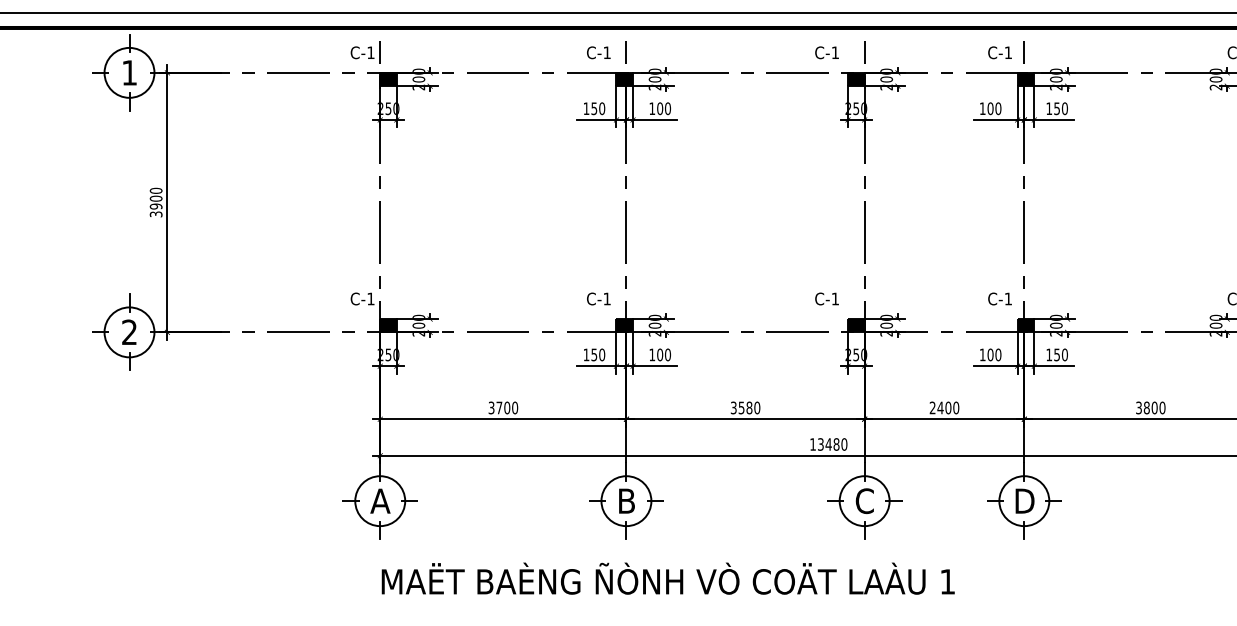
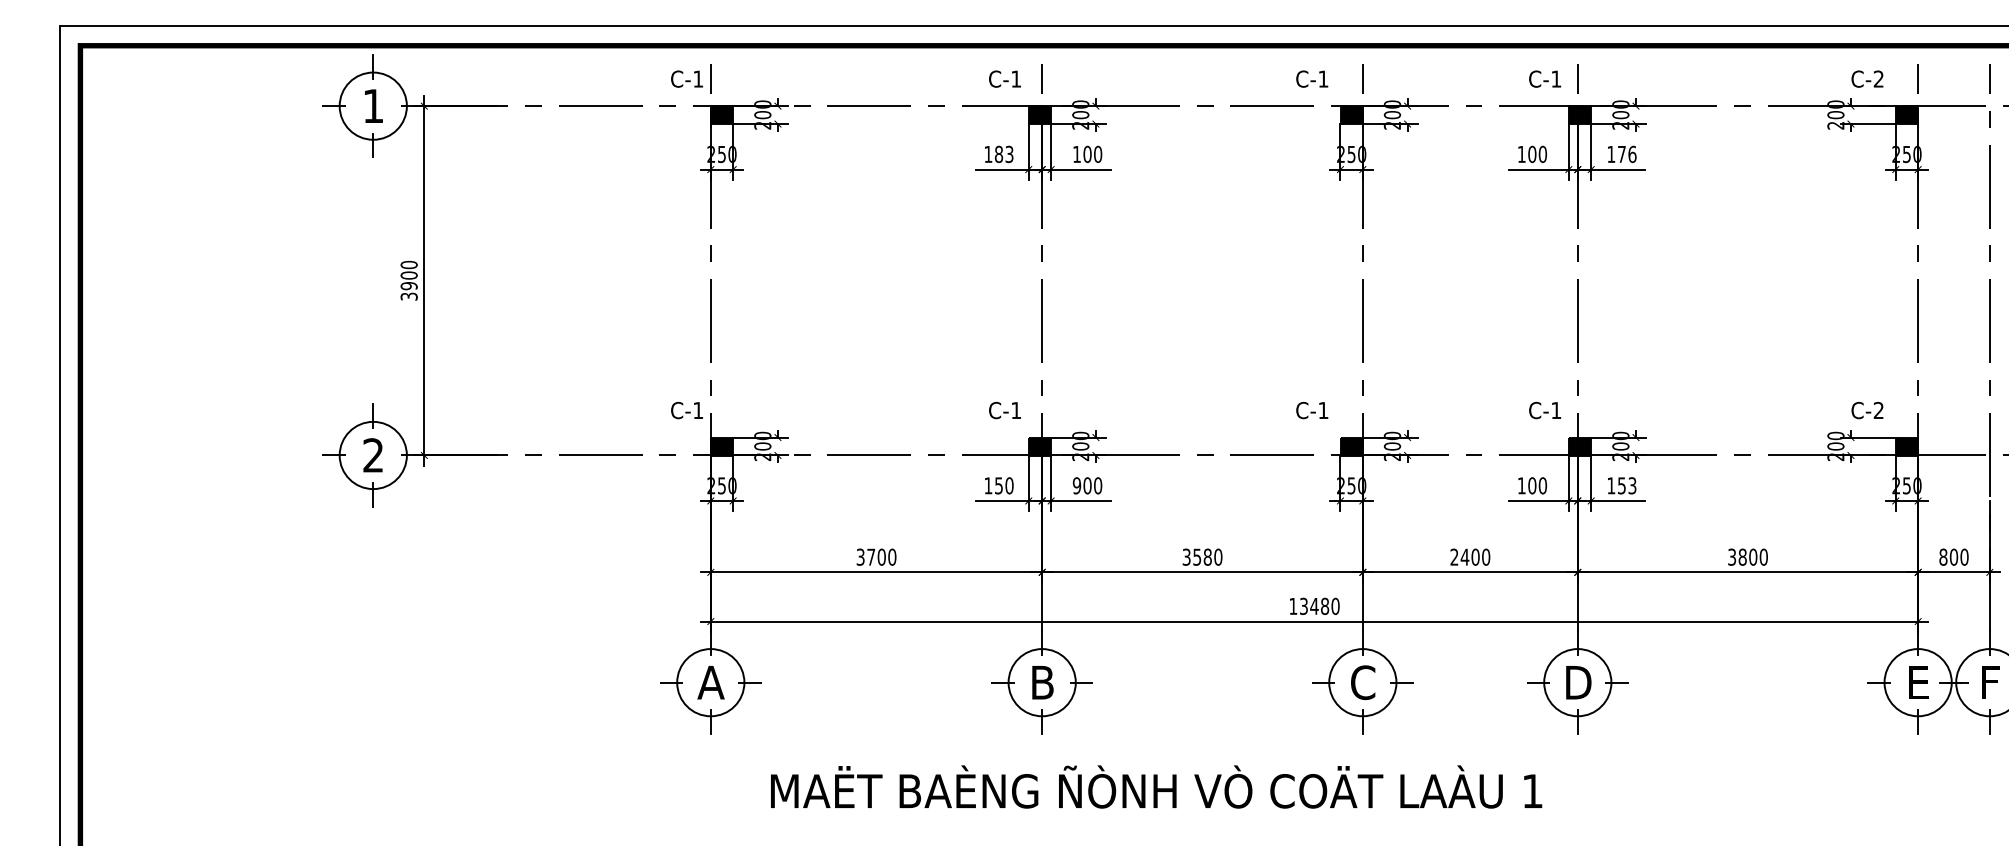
text: (598, 108) -> (1004, 154), 150 -> 183
text: (1061, 108) -> (1627, 154), 150 -> 176
text: (651, 354) -> (1076, 485), 100 -> 900
text: (1064, 354) -> (1632, 485), 150 -> 153
text: (668, 578) -> (1156, 786), moved

